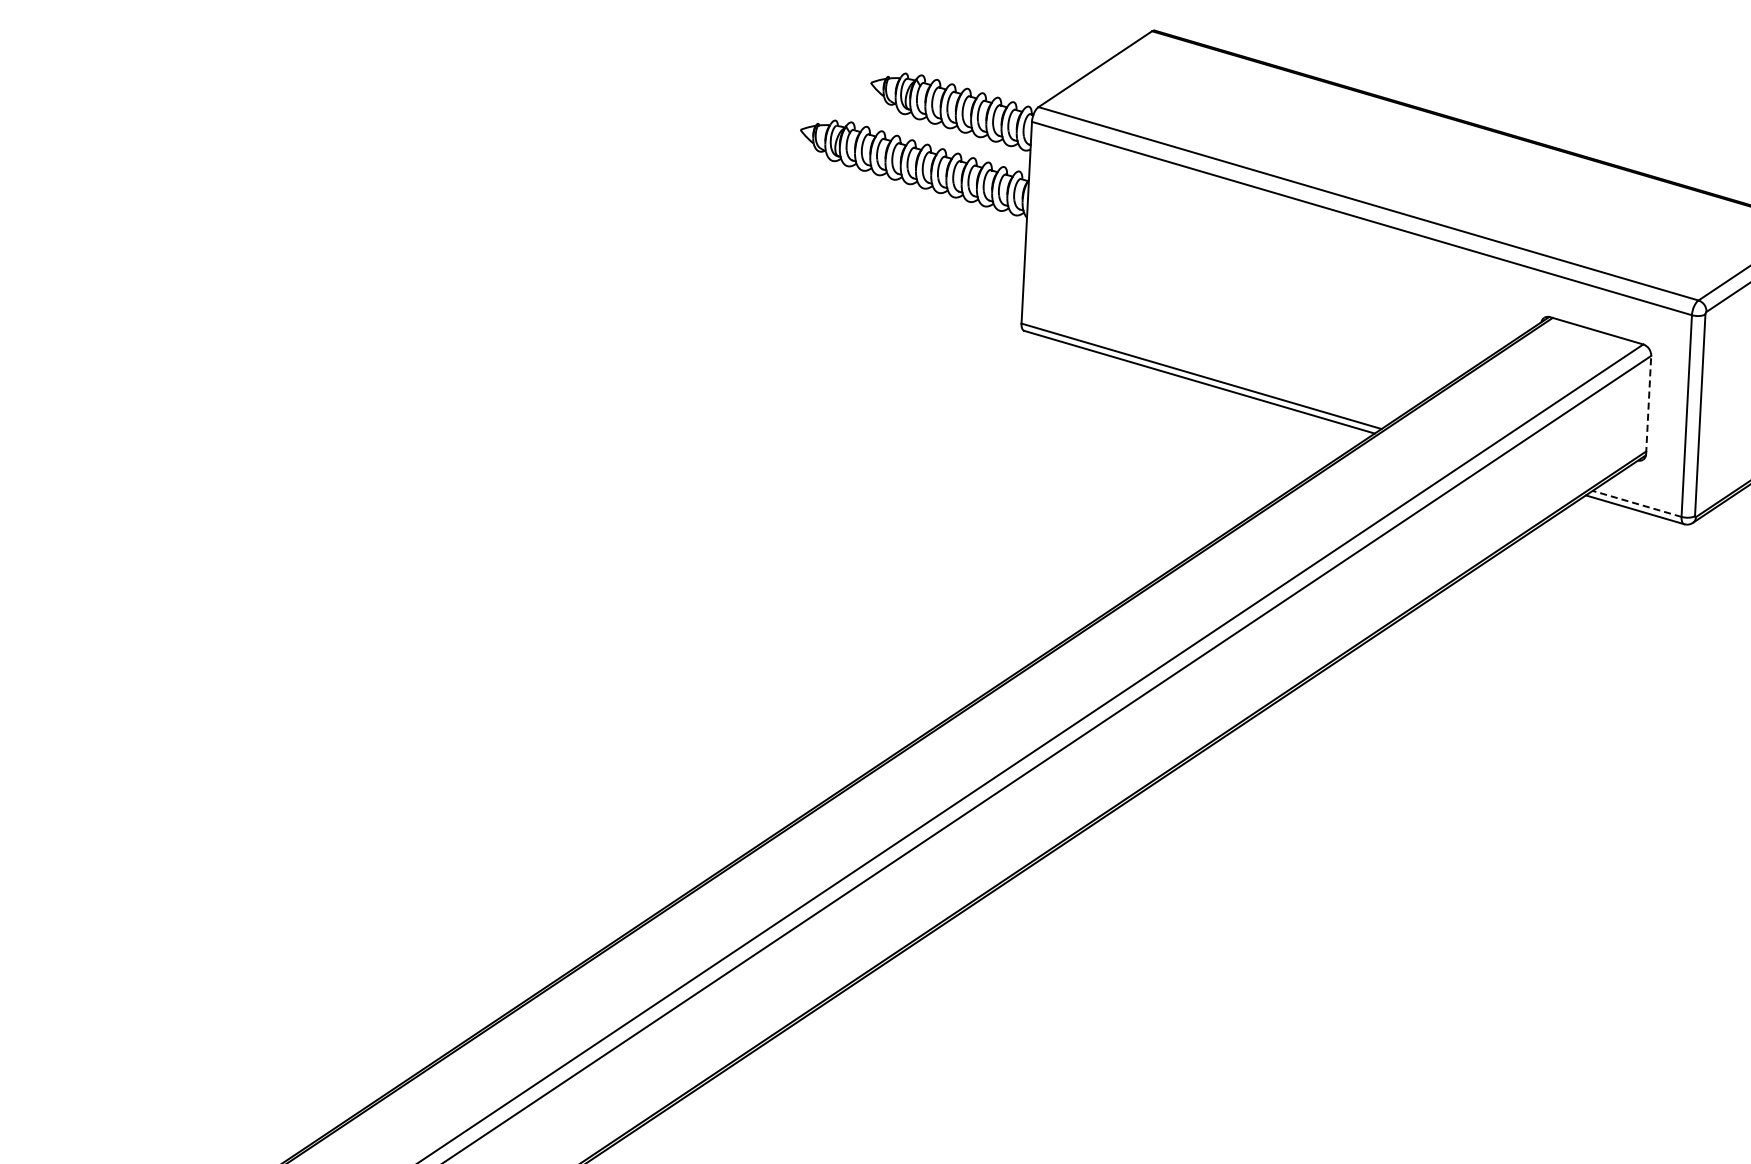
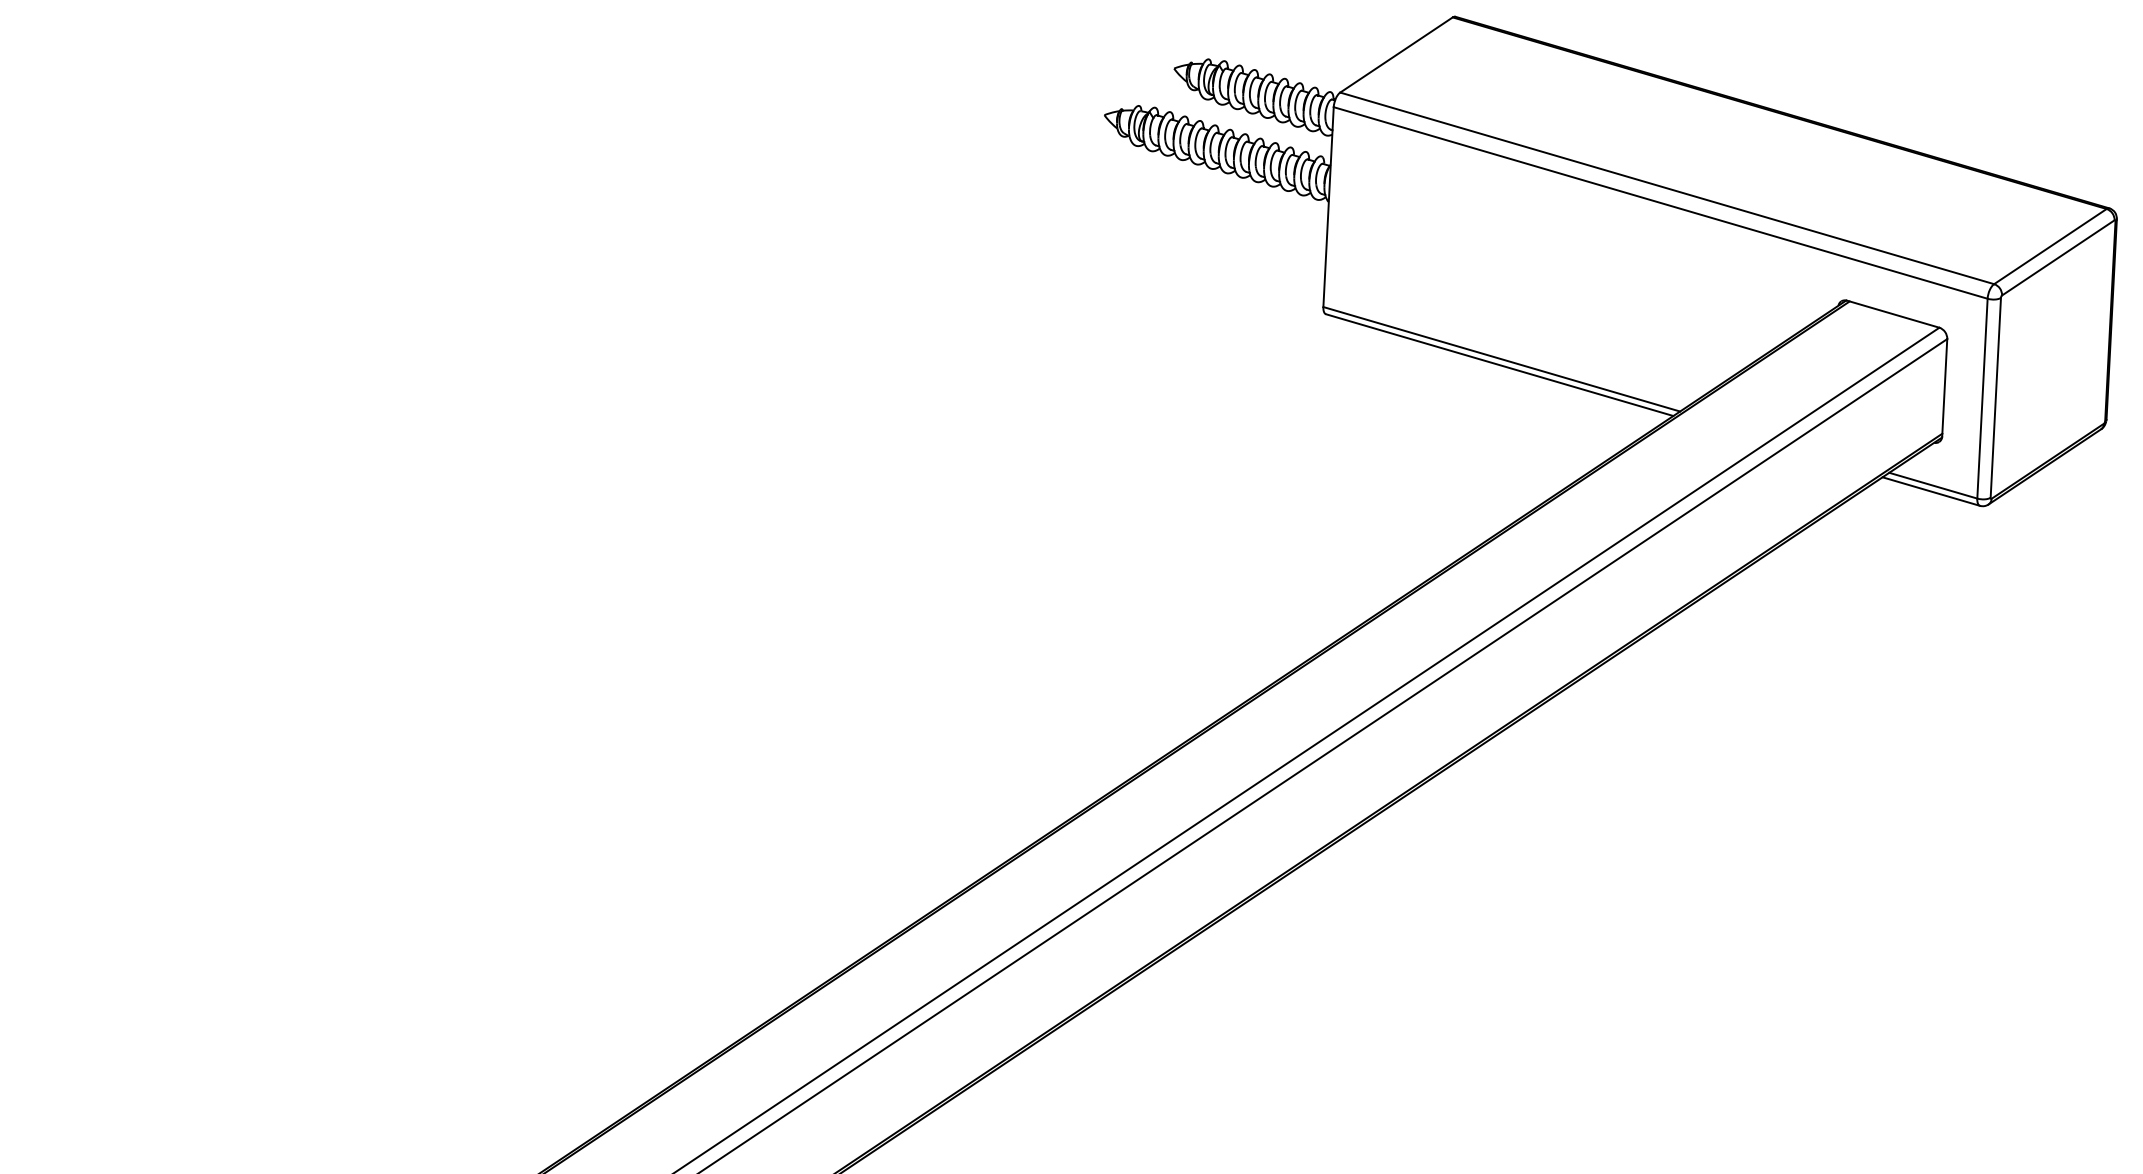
line: (1648, 404) -> (1944, 387), dashed -> solid
line: (1637, 503) -> (1933, 485), dashed -> solid

